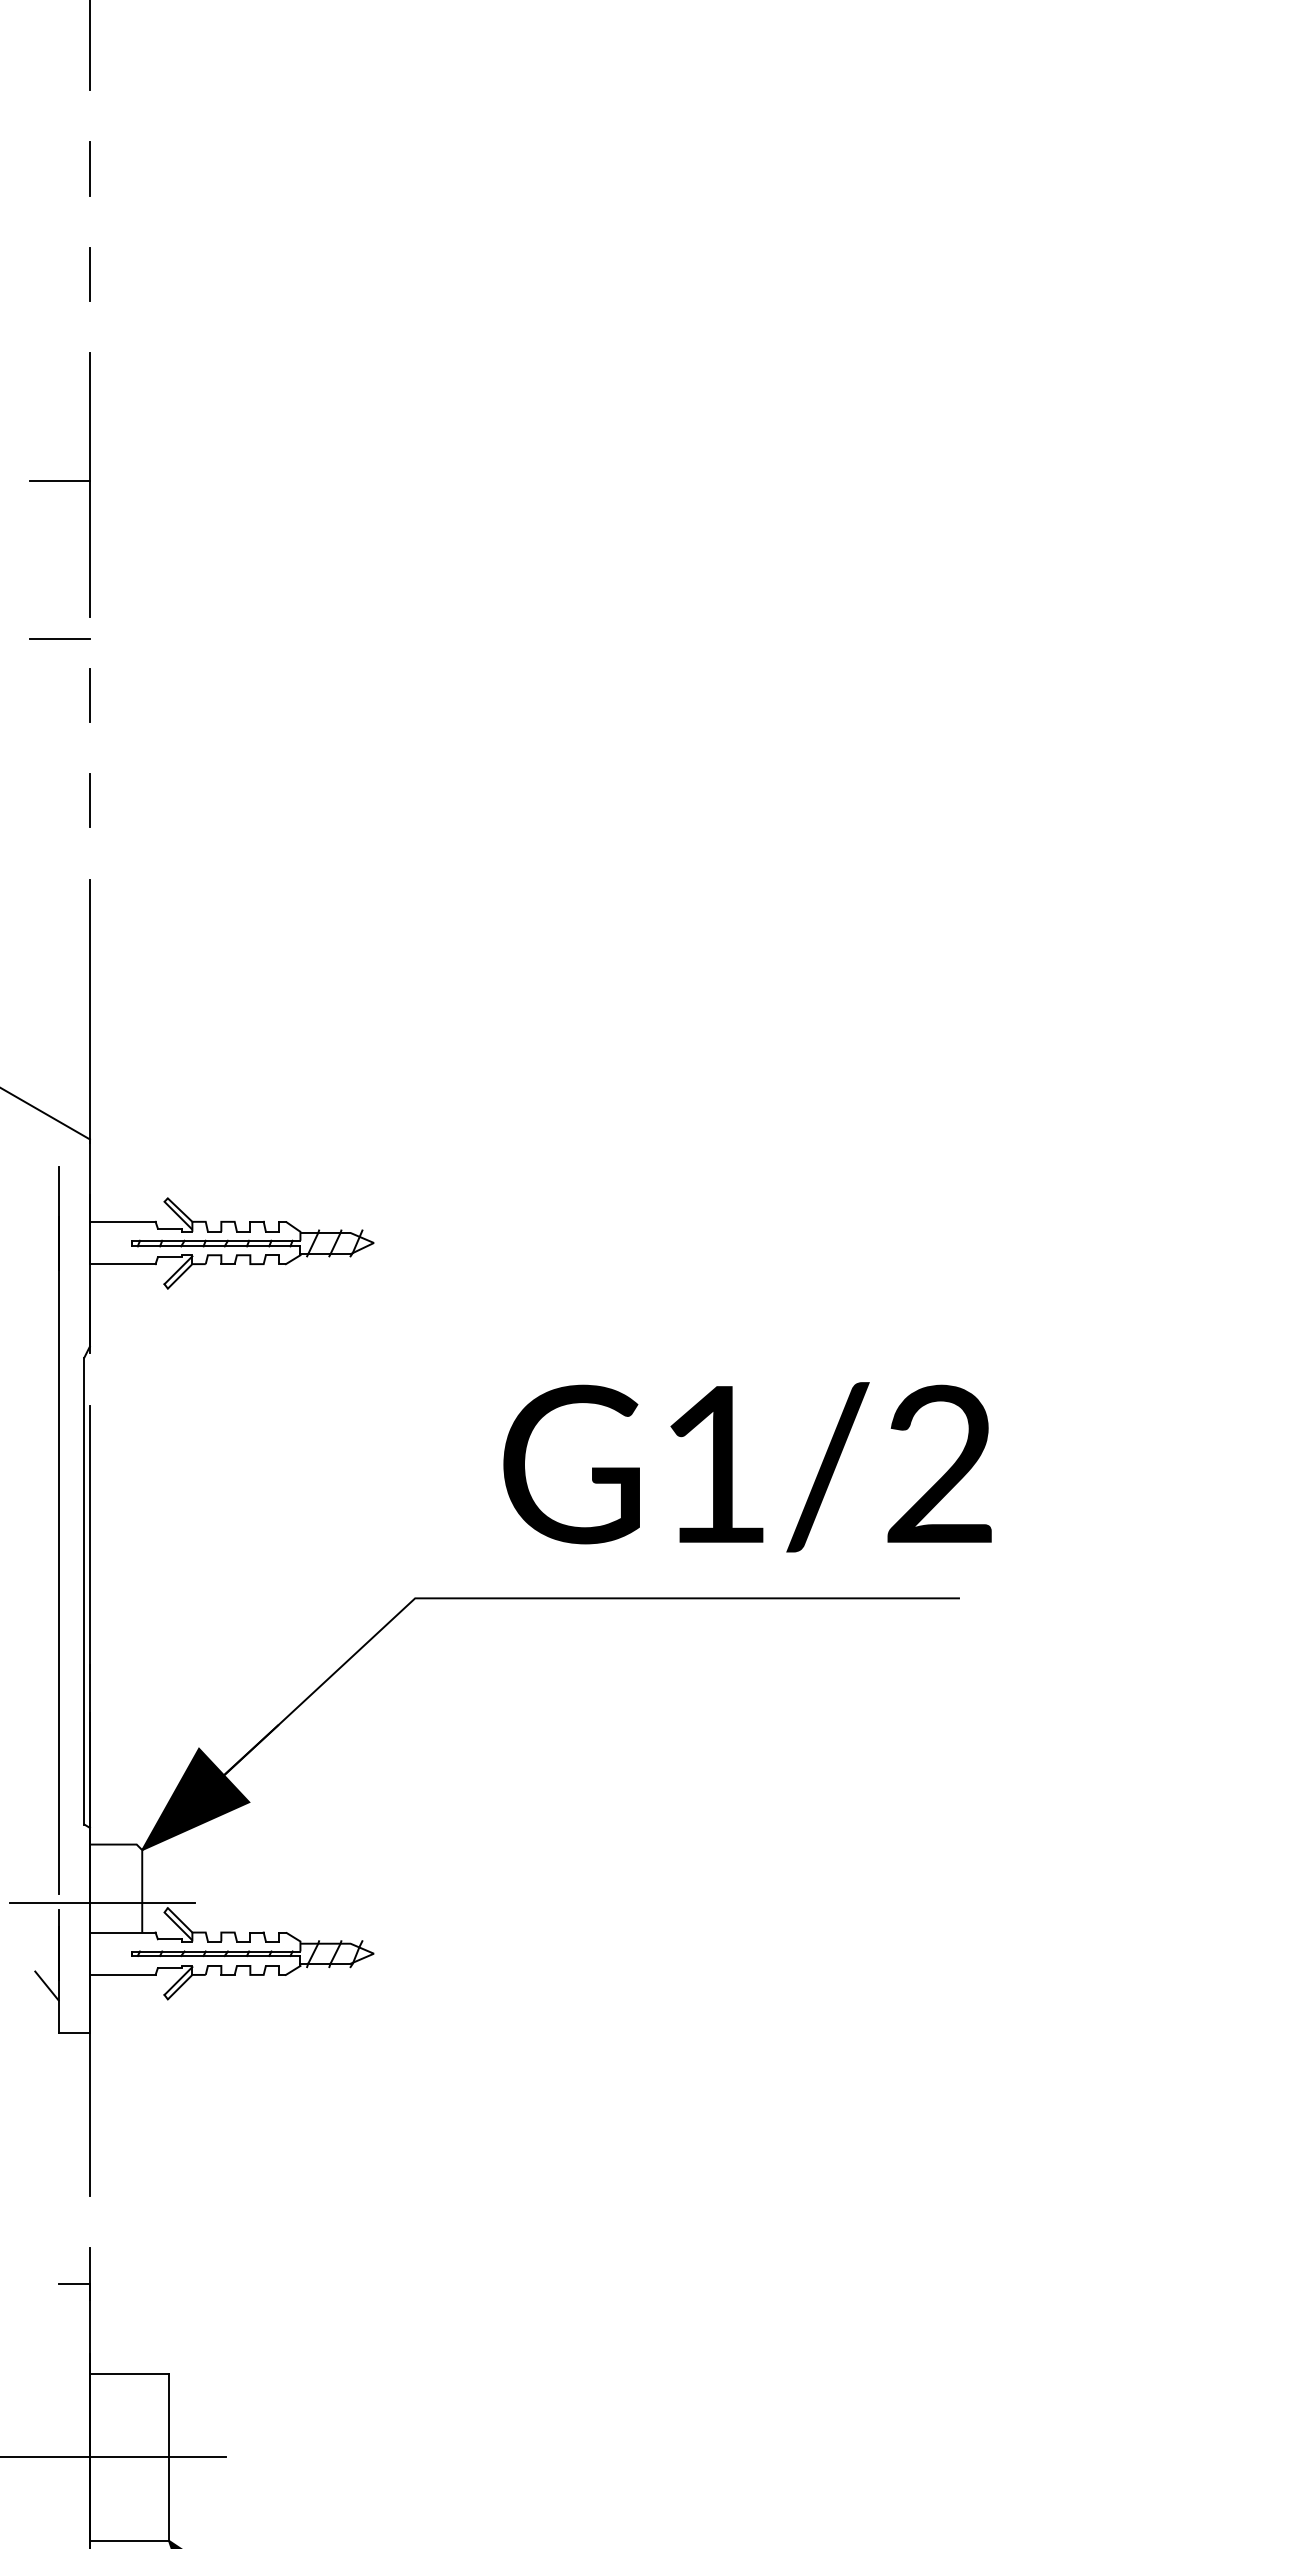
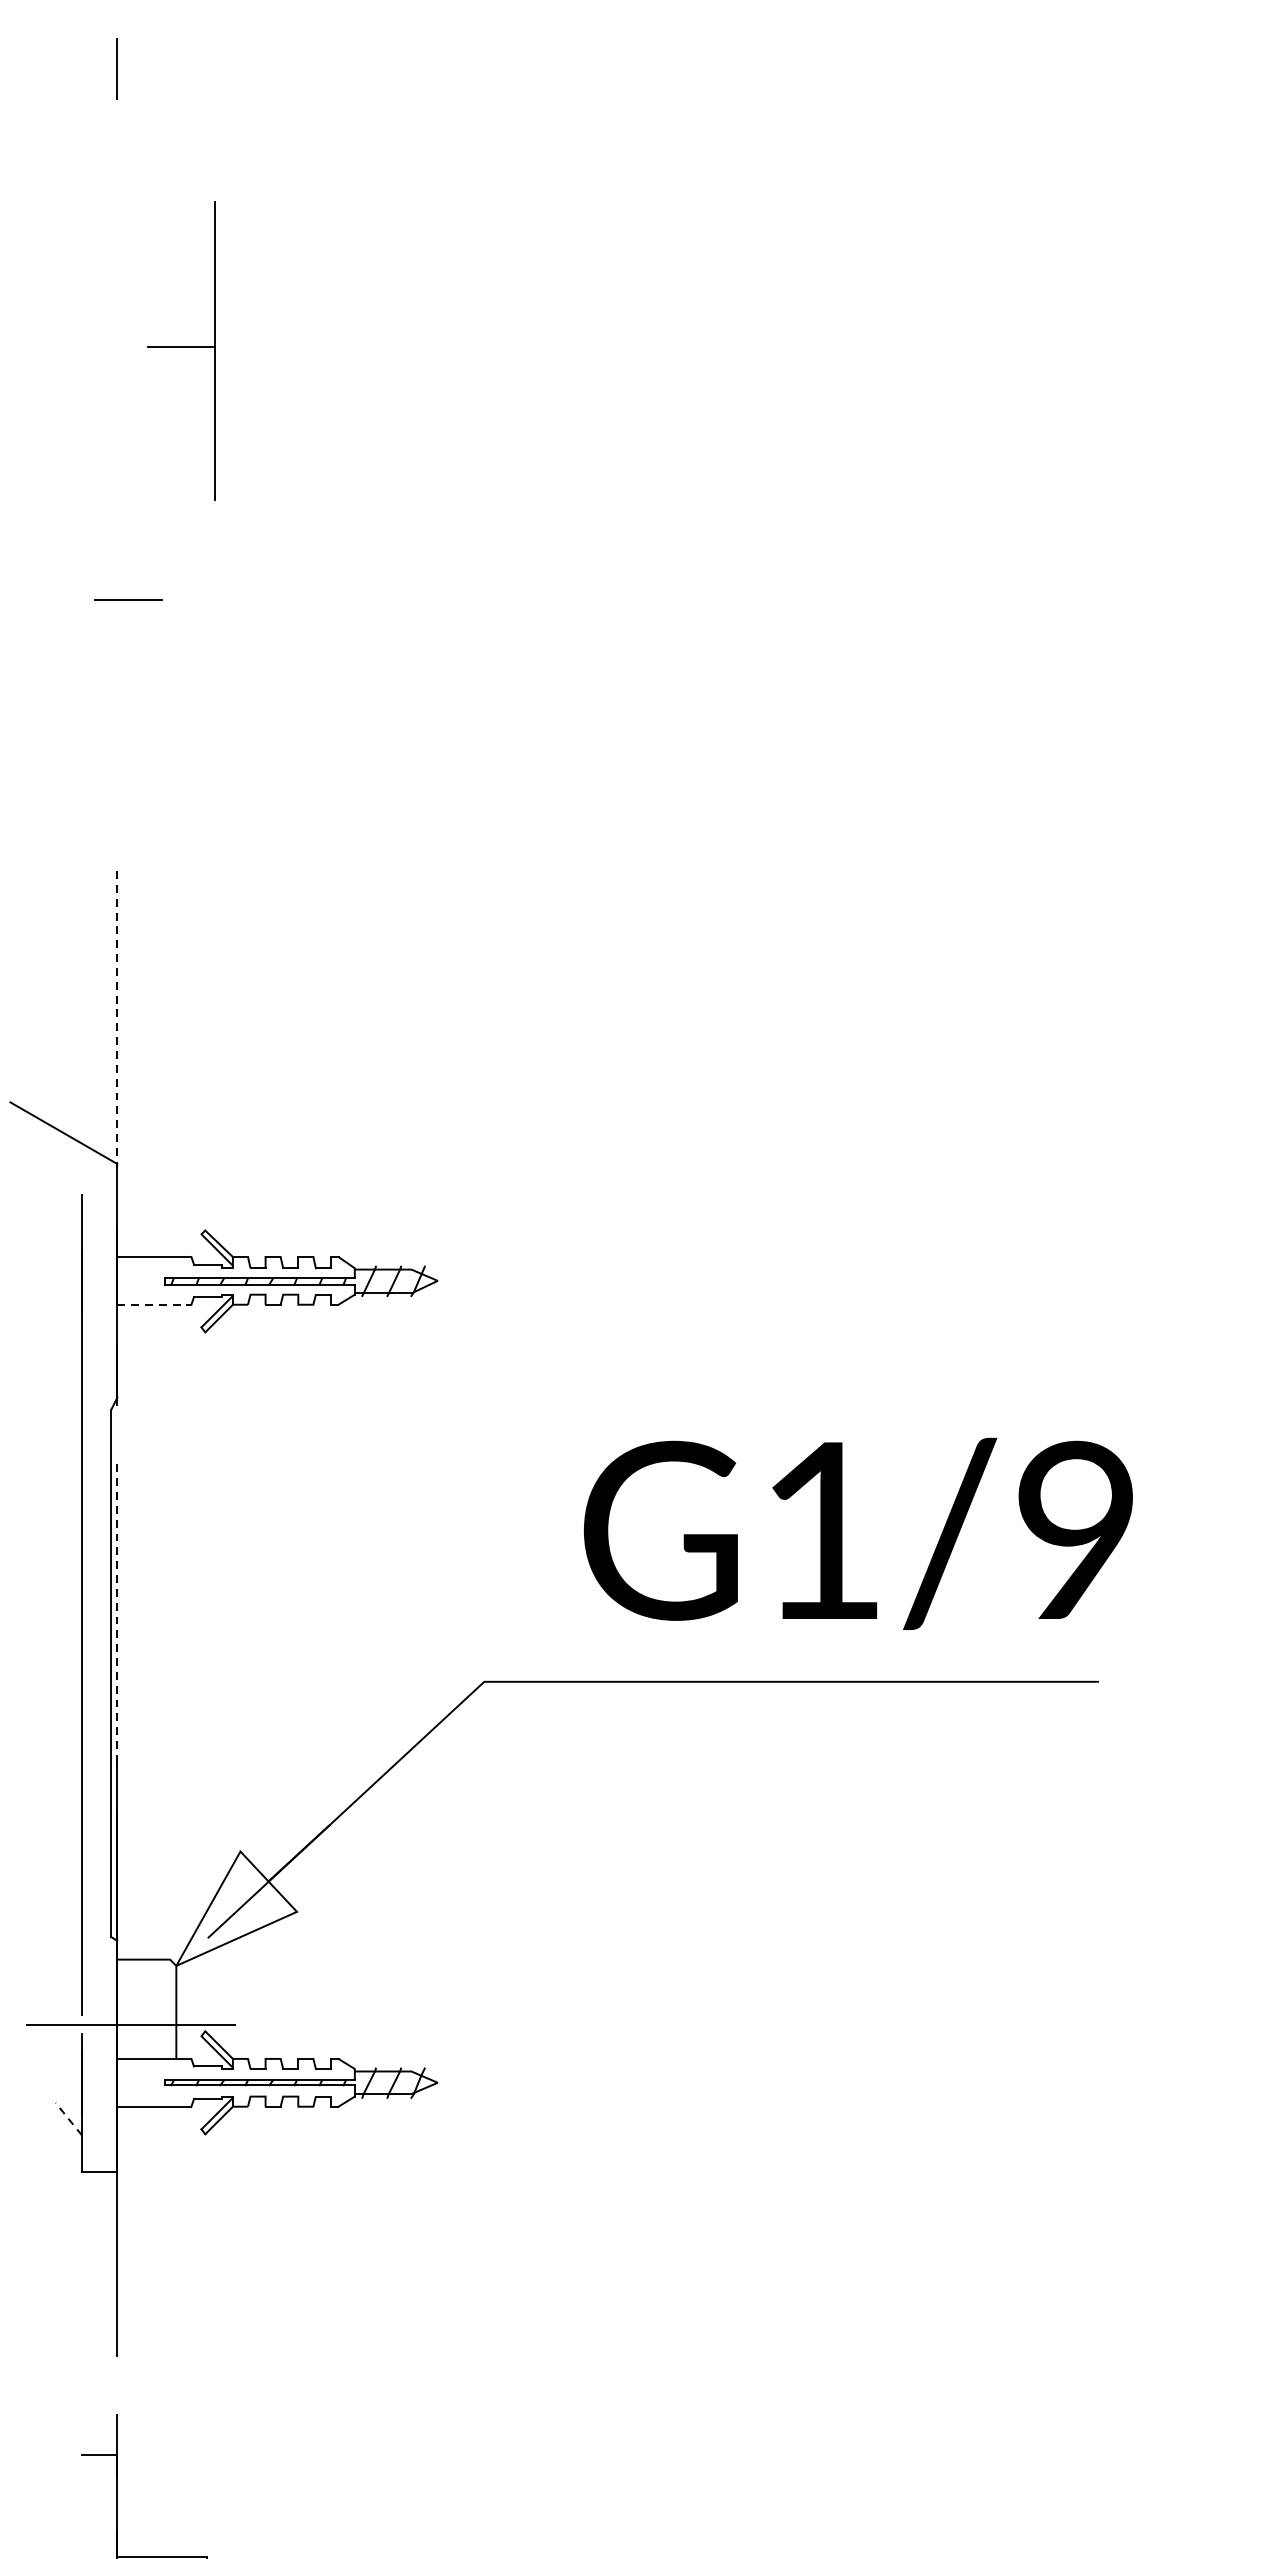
line: (89, 274) -> (116, 188), removed
part: (59, 484) -> (181, 350), moved
line: (59, 638) -> (128, 598), moved
line: (89, 695) -> (116, 663), removed
line: (89, 800) -> (116, 781), removed
line: (89, 1011) -> (116, 1019), solid -> dashed
line: (122, 1264) -> (154, 1305), solid -> dashed
text: (939, 1463) -> (1075, 1529), G1/2 -> G1/9
line: (89, 1537) -> (116, 1613), solid -> dashed
fill: (195, 1799) -> (236, 1908), removed
line: (47, 1986) -> (69, 2119), solid -> dashed

